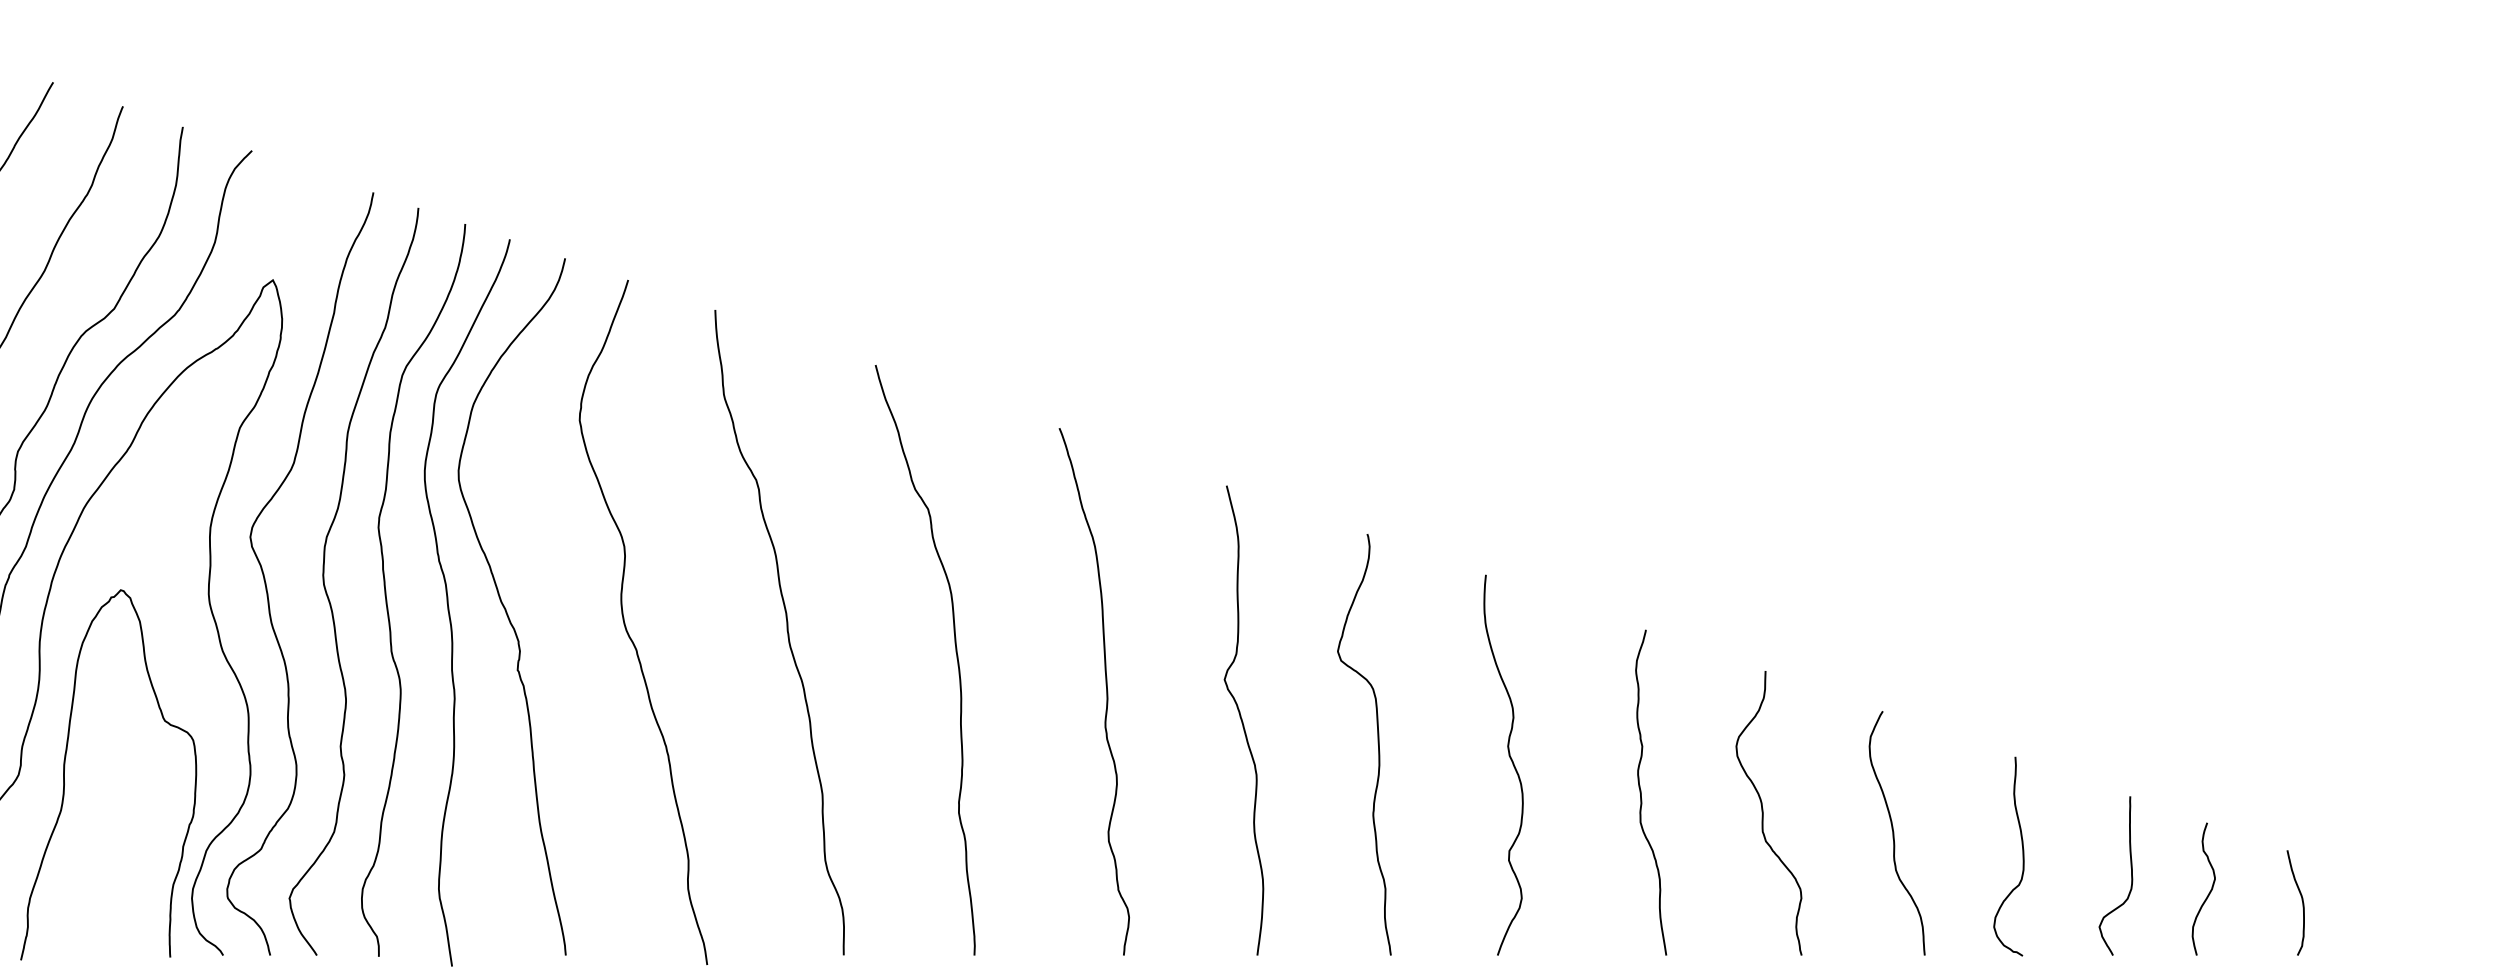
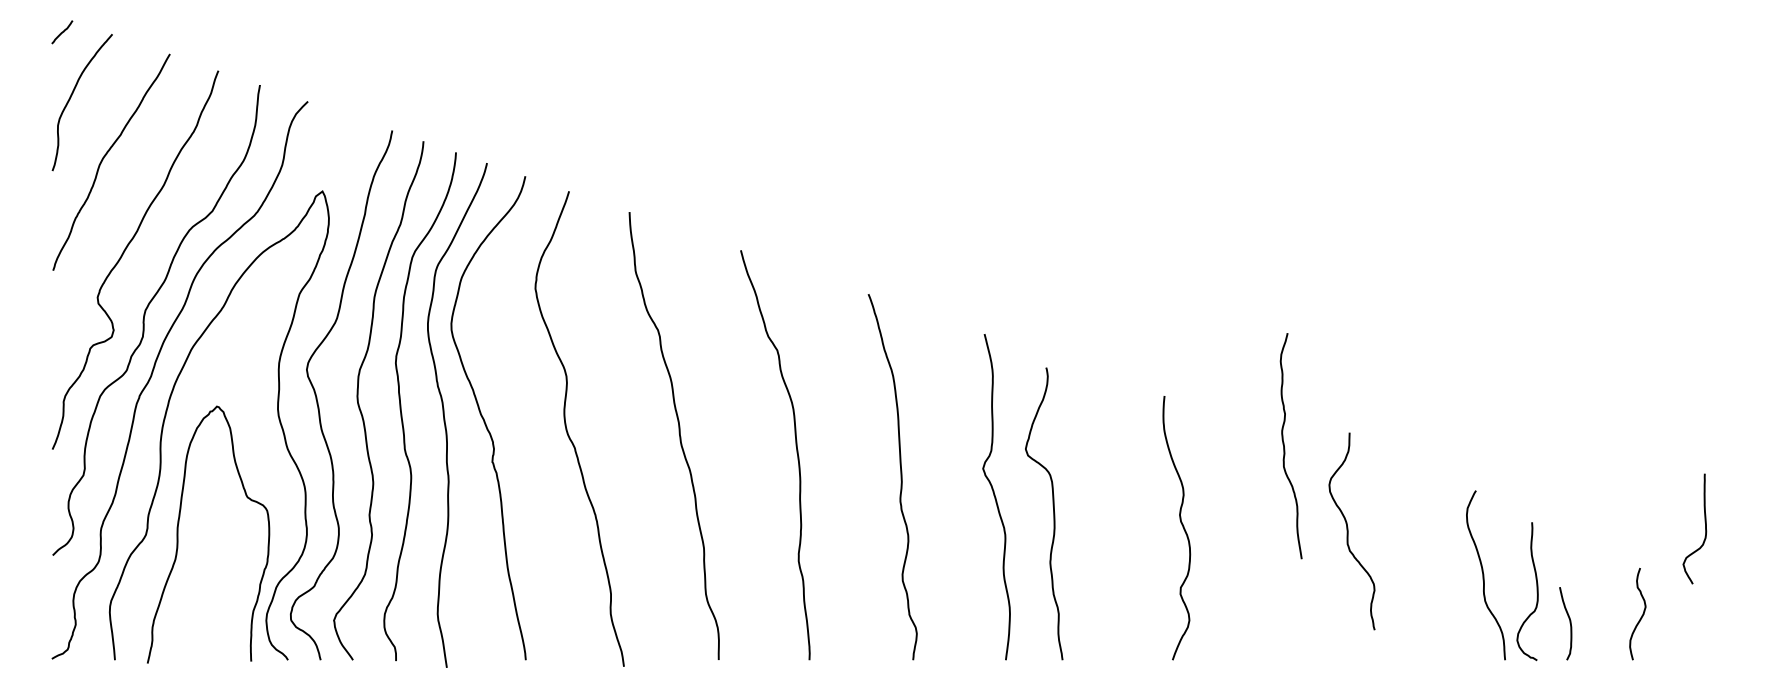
curve: (1377, 744) -> (1053, 513), moved
curve: (1642, 797) -> (1285, 449), moved
curve: (1763, 813) -> (1348, 531), moved
curve: (1895, 833) -> (1484, 575), moved
curve: (2131, 875) -> (1705, 528), moved
curve: (2209, 891) -> (1641, 615), moved
curve: (2301, 902) -> (1569, 623), moved

